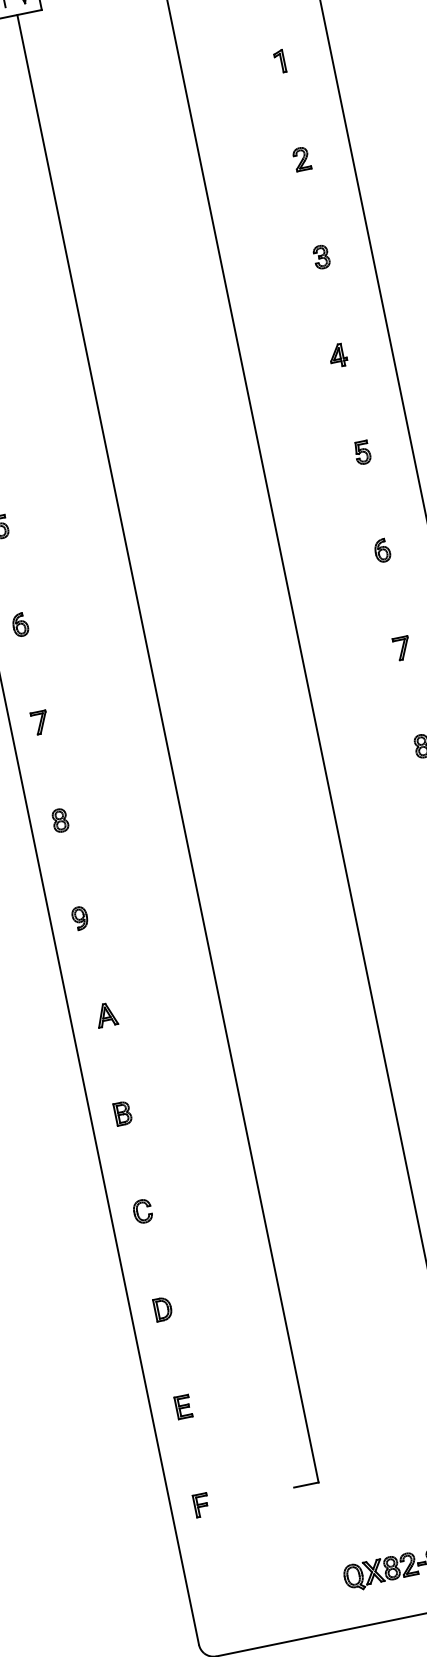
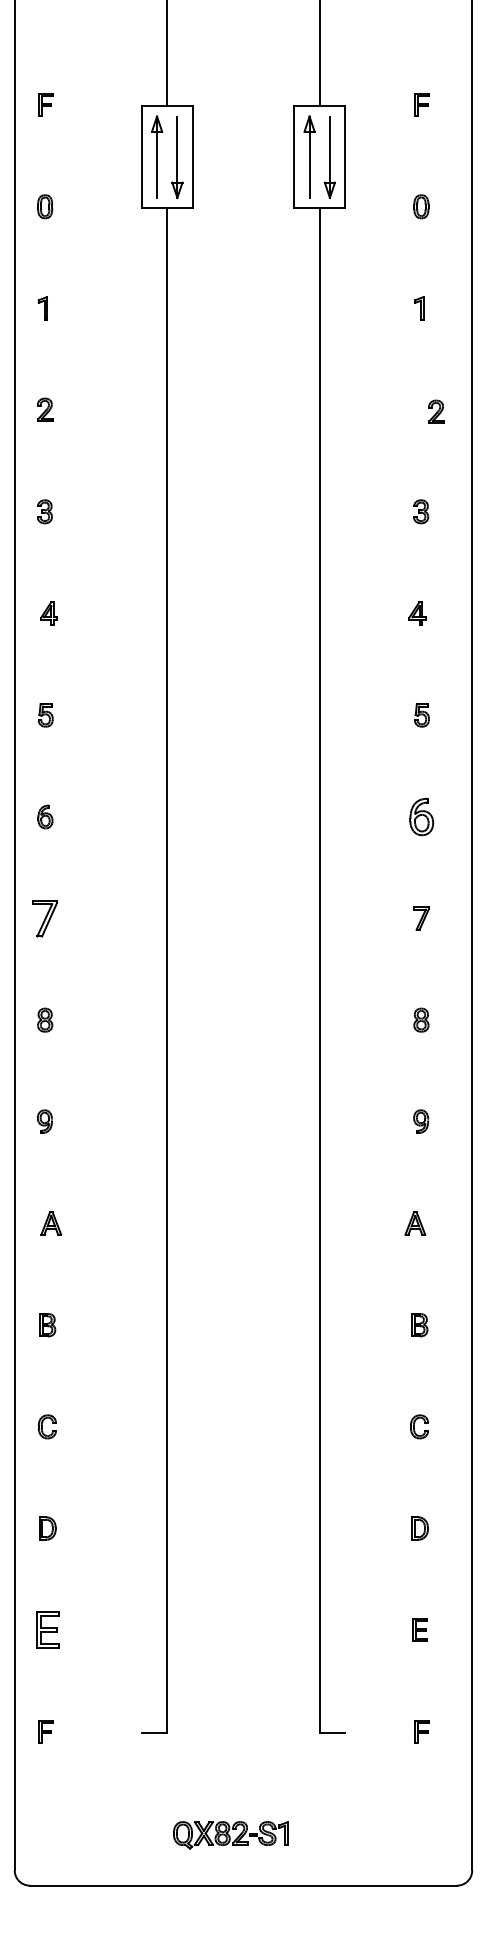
part: (301, 158) -> (436, 411), moved
part: (382, 550) -> (421, 816), size x1.6
part: (40, 722) -> (45, 918), size x1.6
part: (182, 1406) -> (47, 1629), size x1.6

